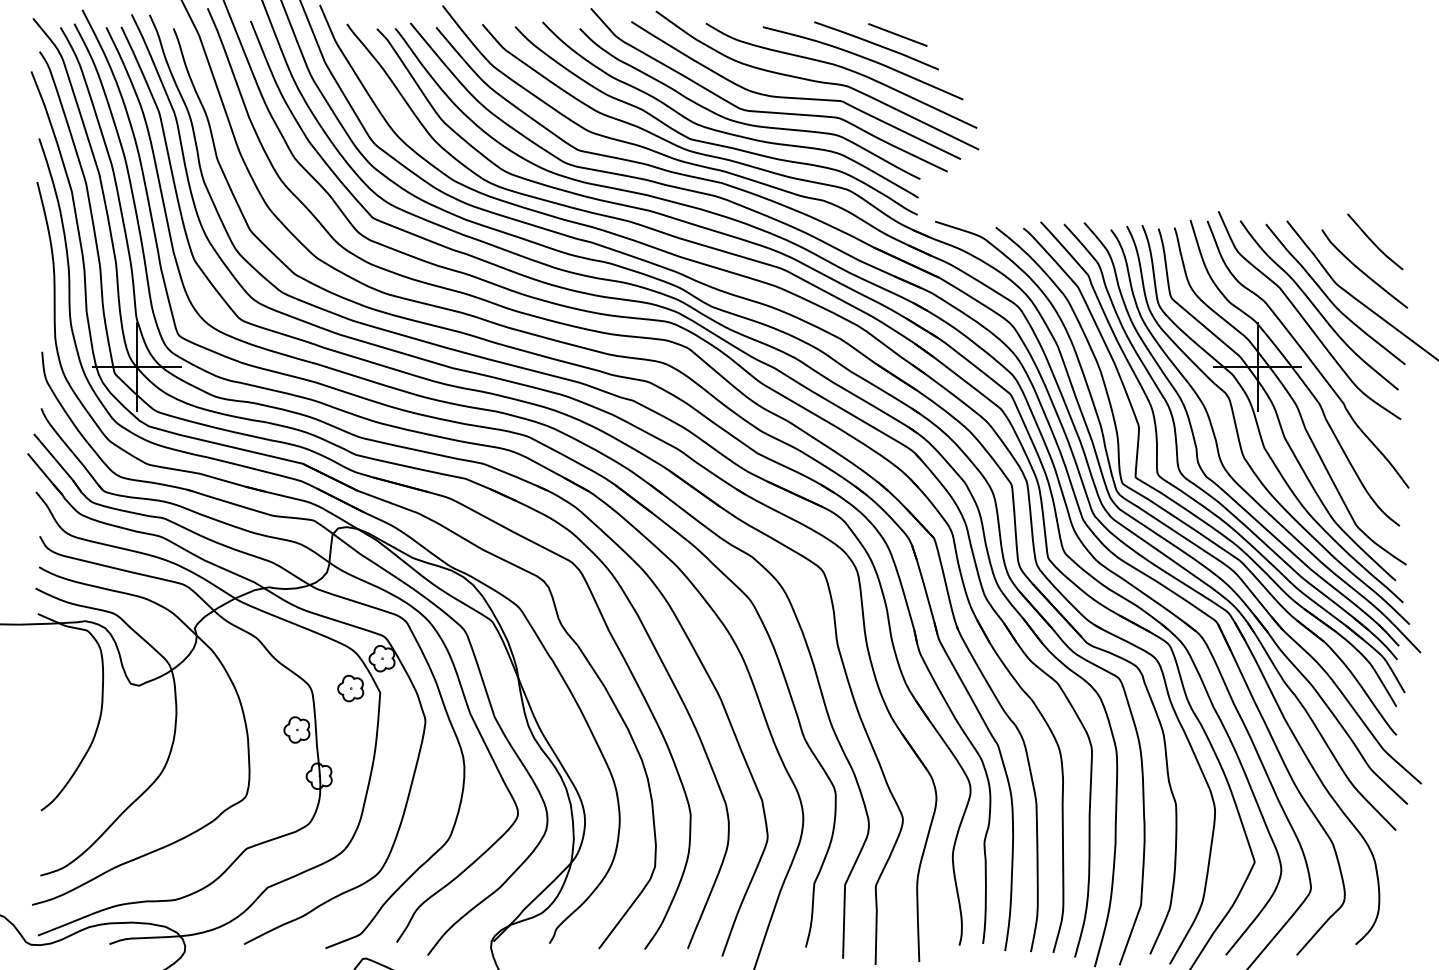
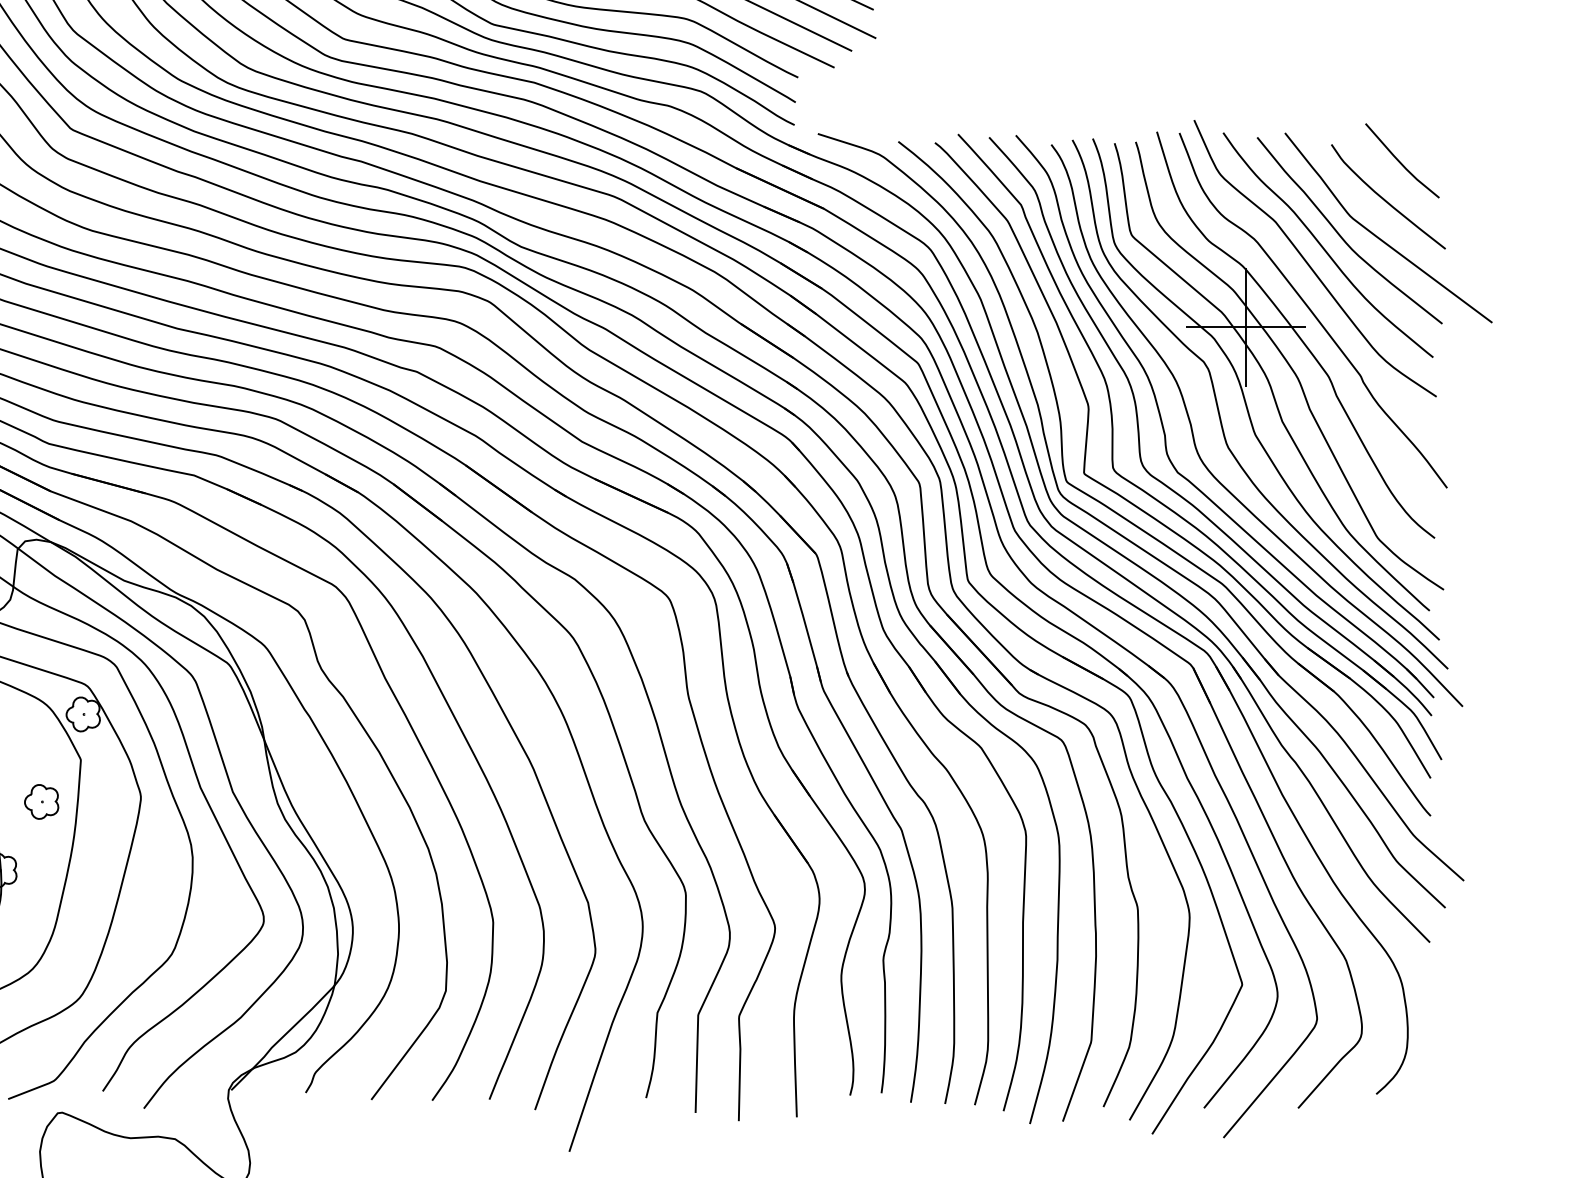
part: (350, 688) -> (41, 801), moved

